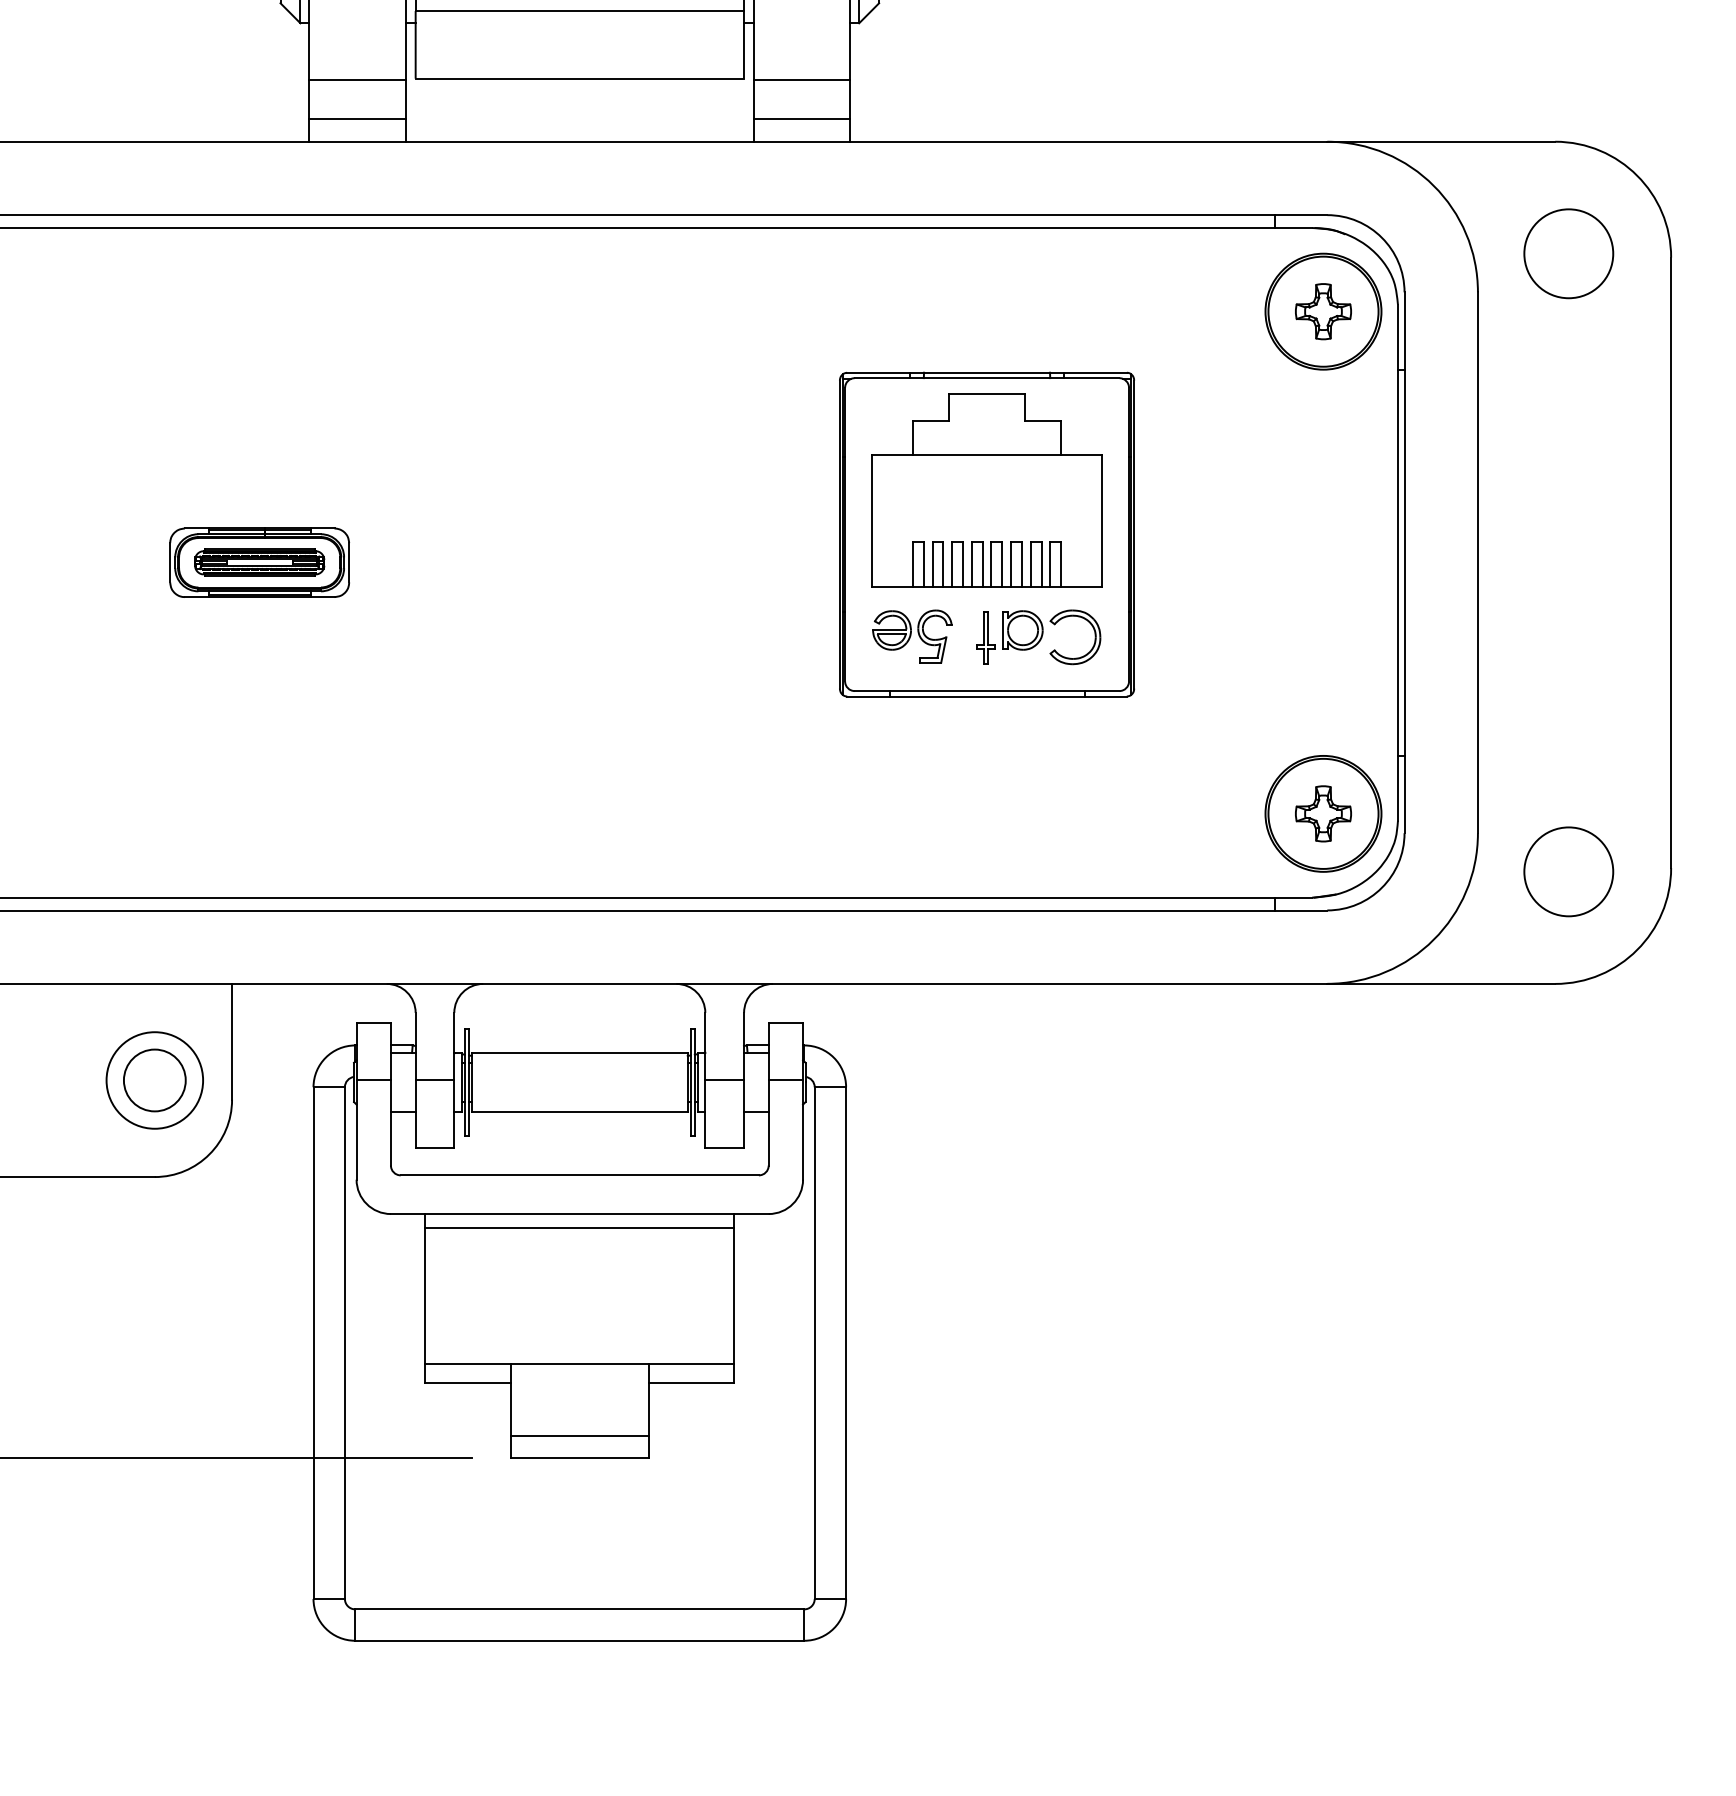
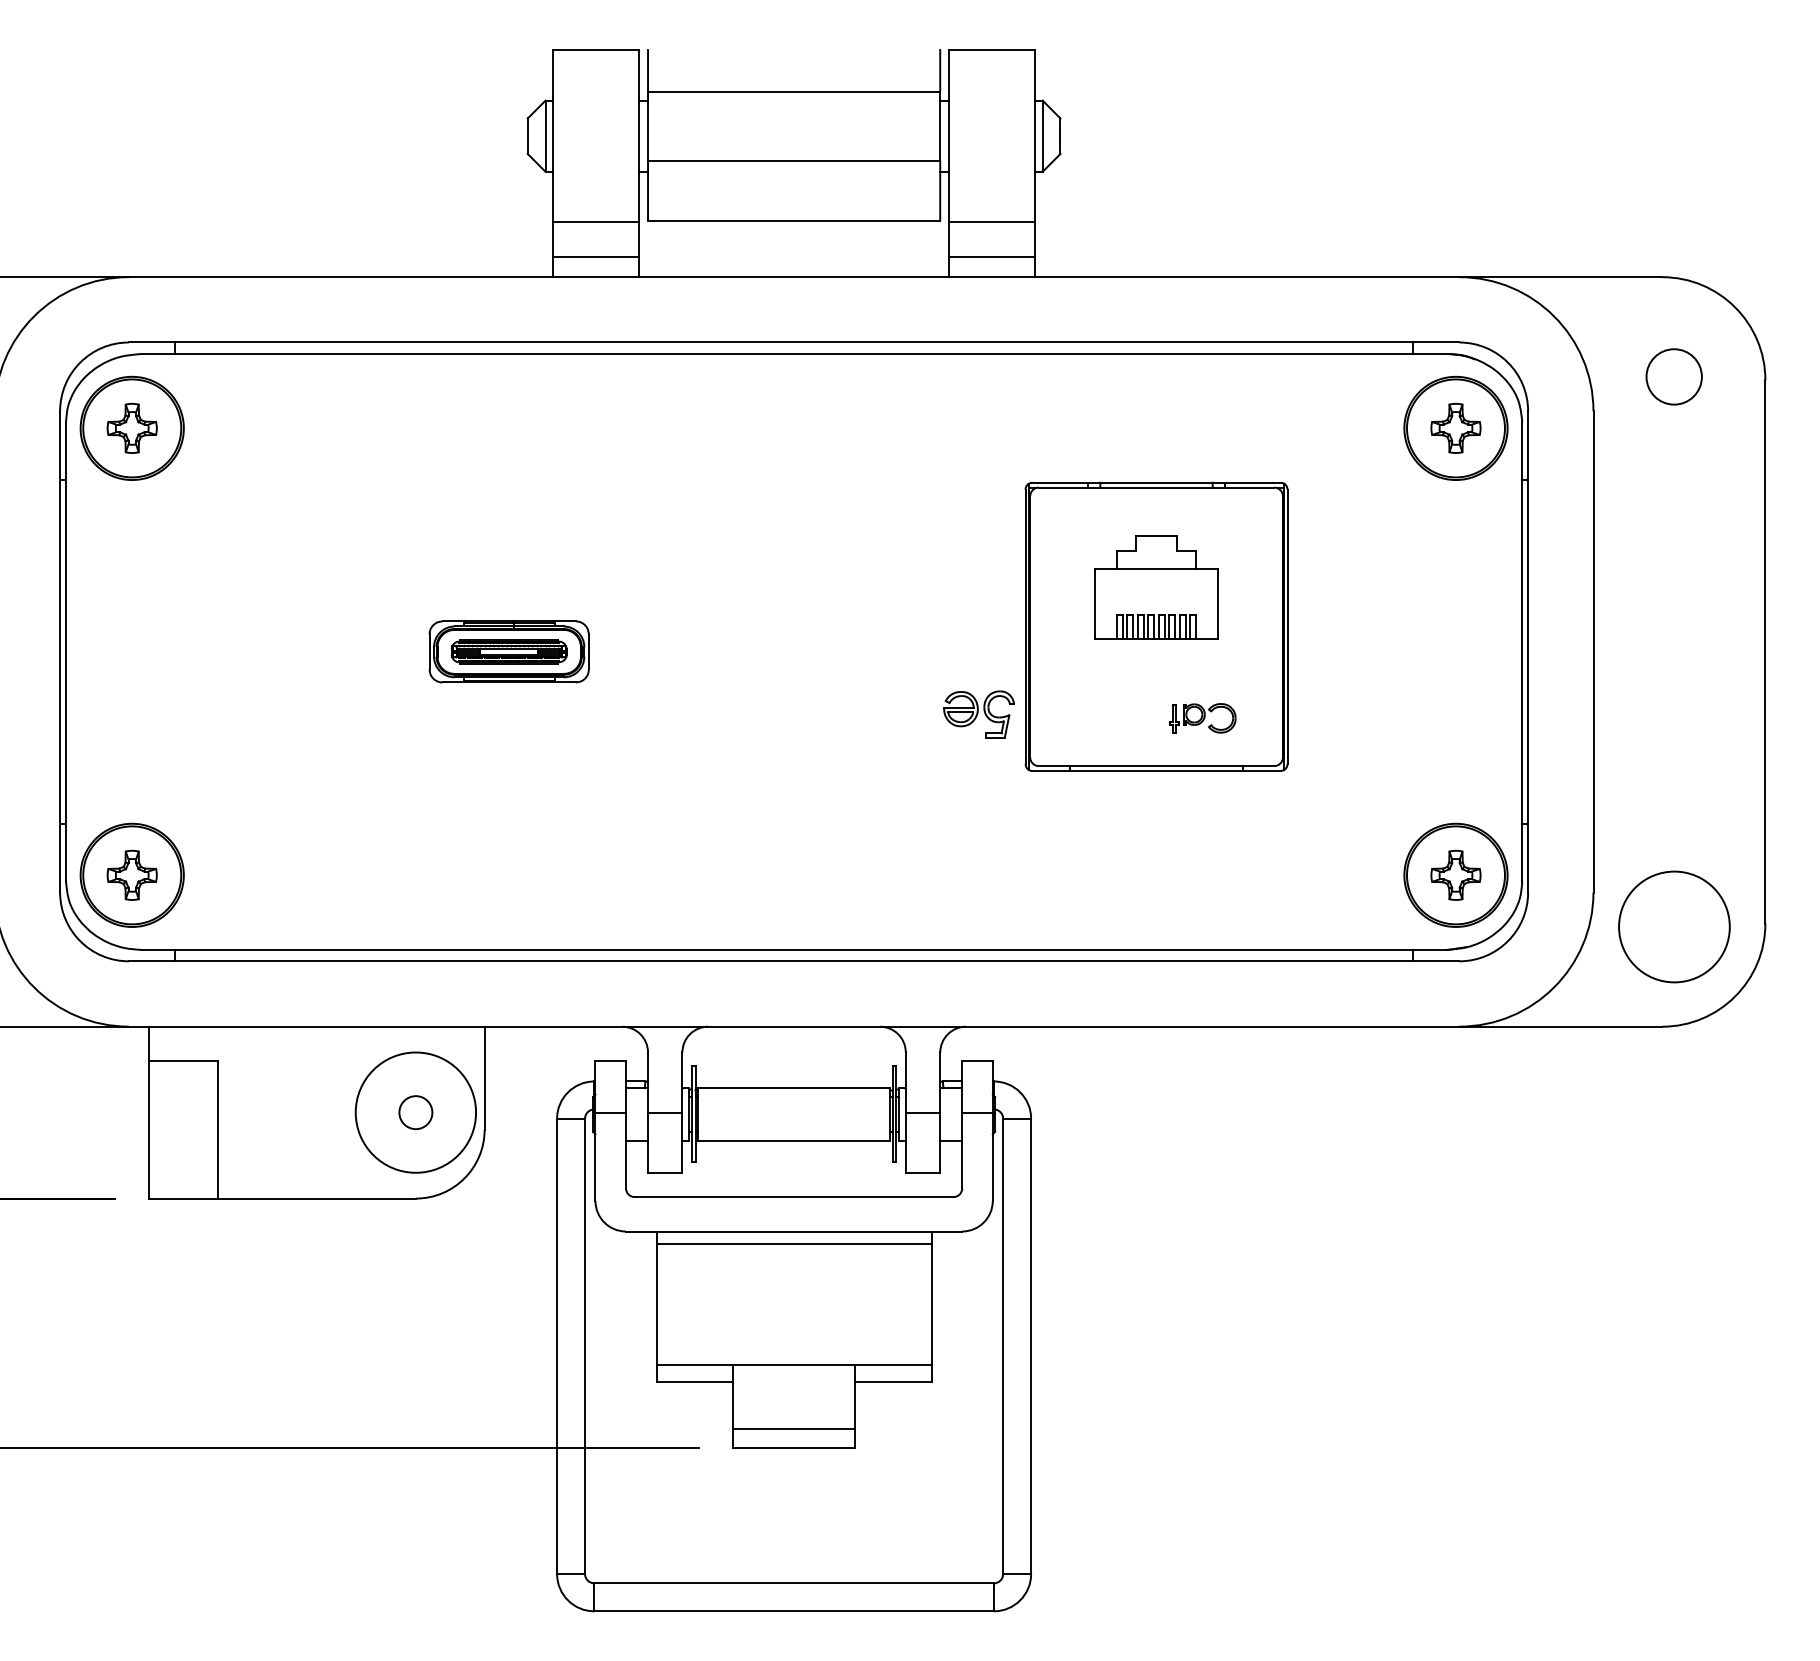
circle: (1567, 253) -> (1673, 376), size x0.7
part: (986, 490) -> (1156, 587), size x0.6
part: (911, 636) -> (978, 714), moved
part: (1038, 637) -> (1202, 718), size x0.6
circle: (1567, 871) -> (1673, 926), size x1.4
circle: (154, 1080) -> (415, 1112), size x0.6
circle: (154, 1080) -> (415, 1112), size x1.4

